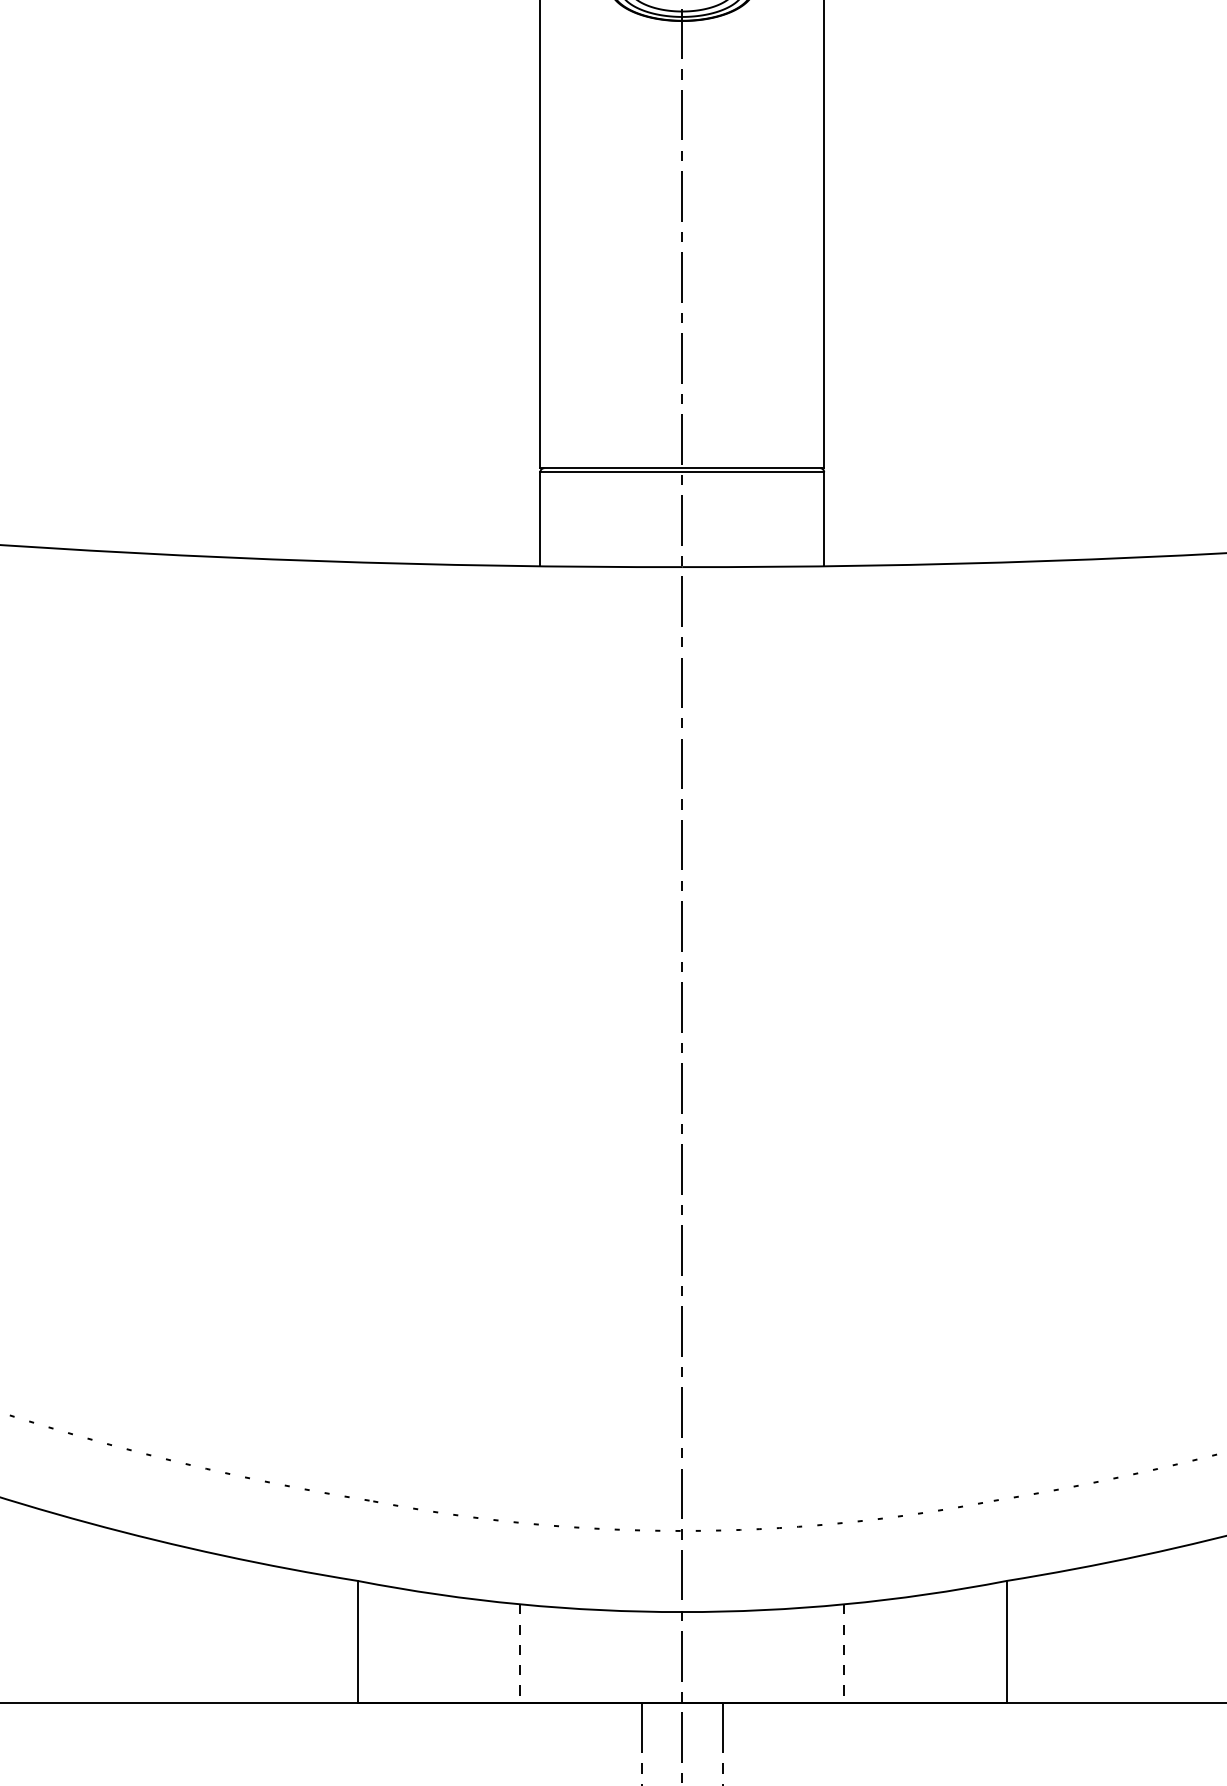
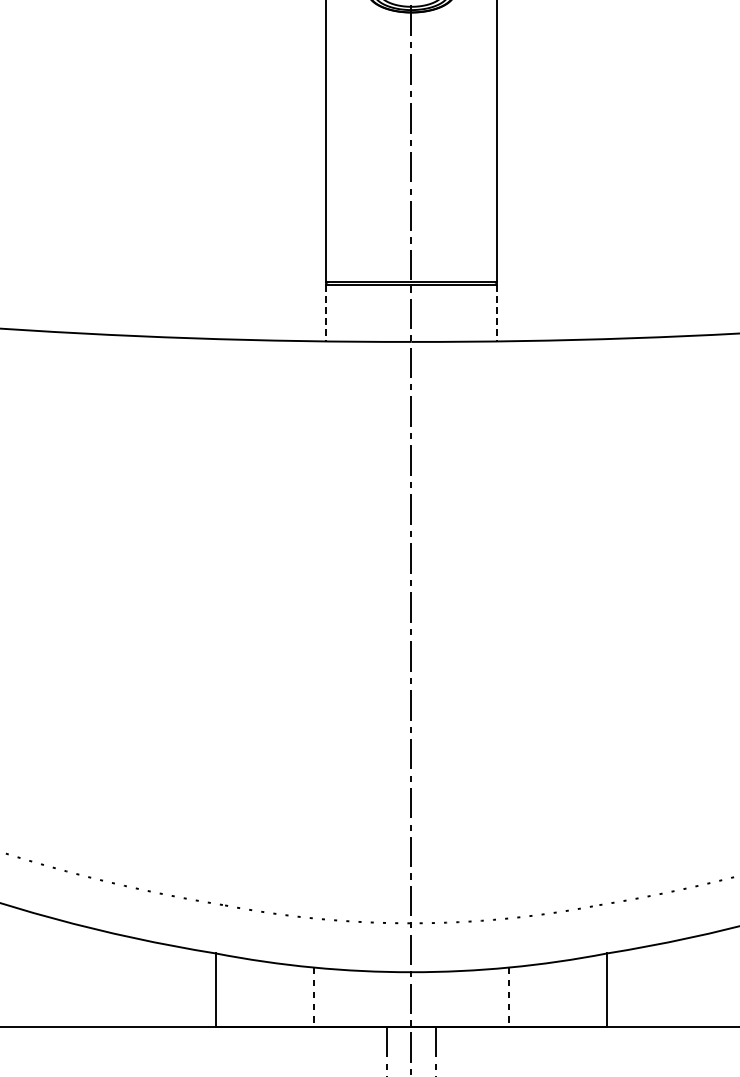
line: (539, 519) -> (325, 313), solid -> dashed
line: (824, 519) -> (497, 313), solid -> dashed

